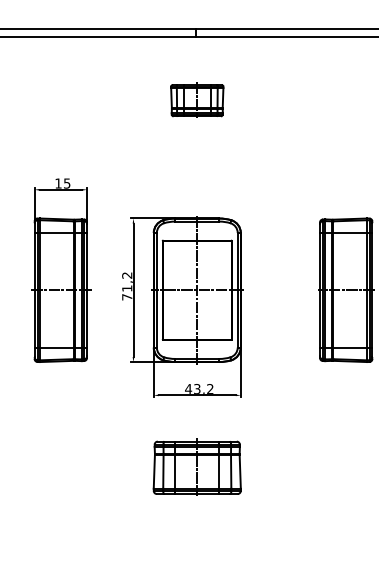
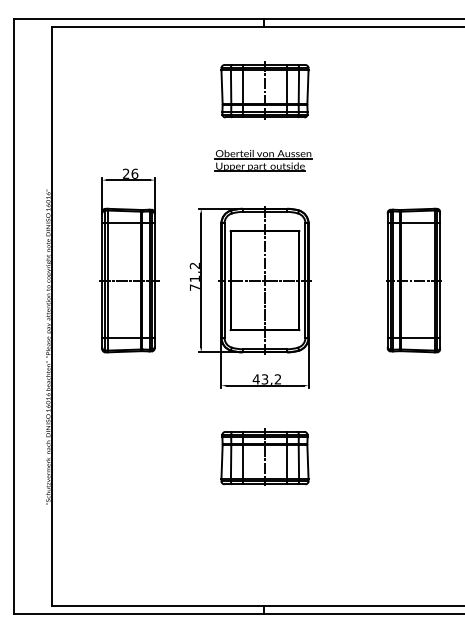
part: (196, 100) -> (264, 90), size x1.67
part: (195, 170) -> (263, 160), added
text: (62, 183) -> (130, 173), 15 -> 26

